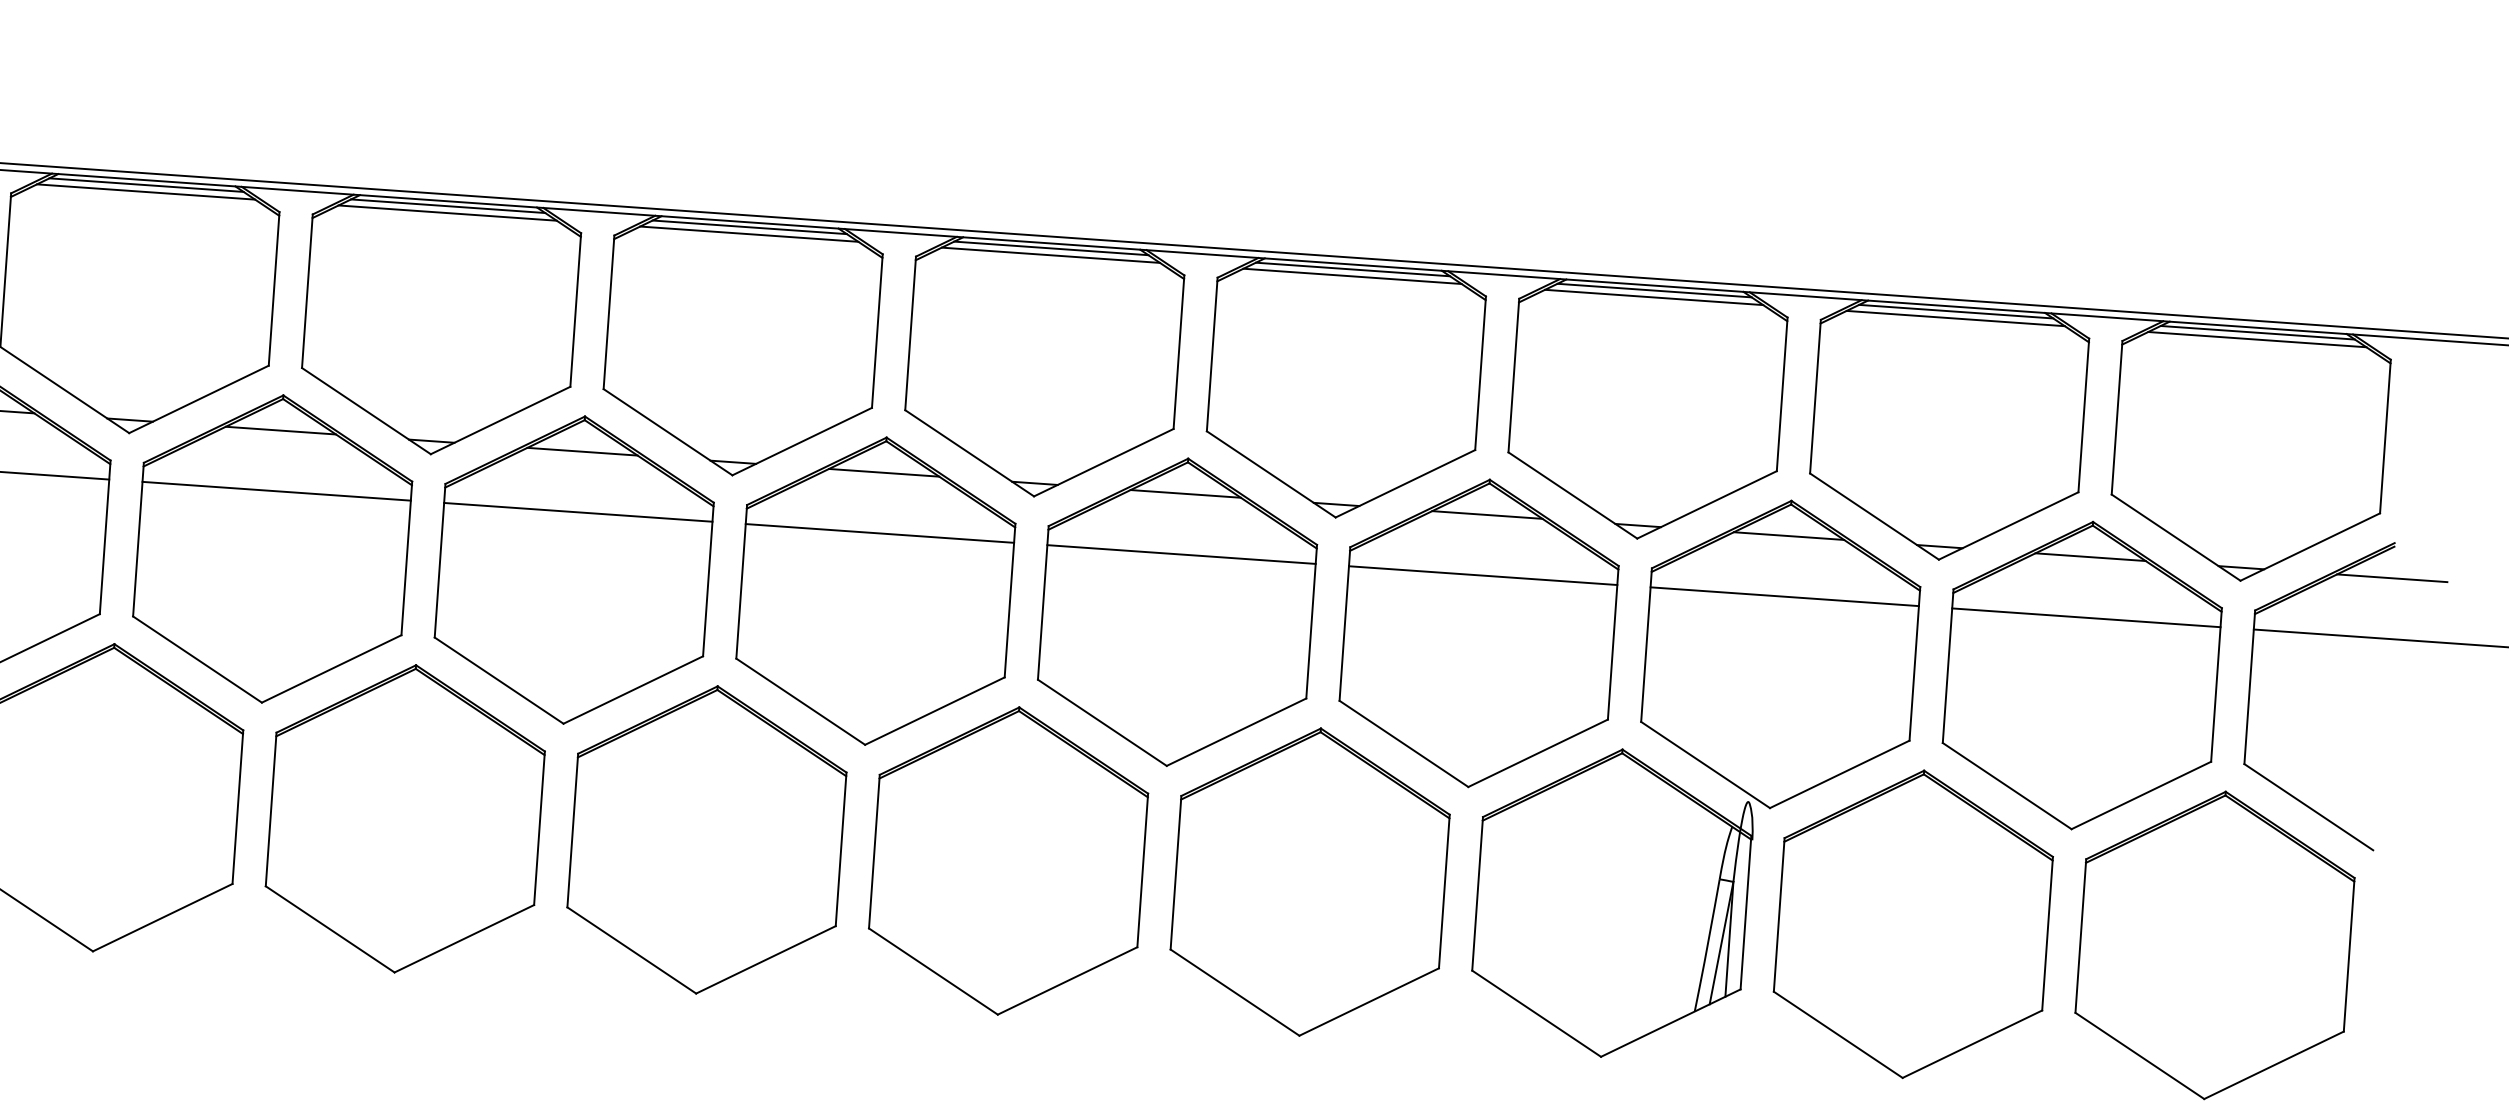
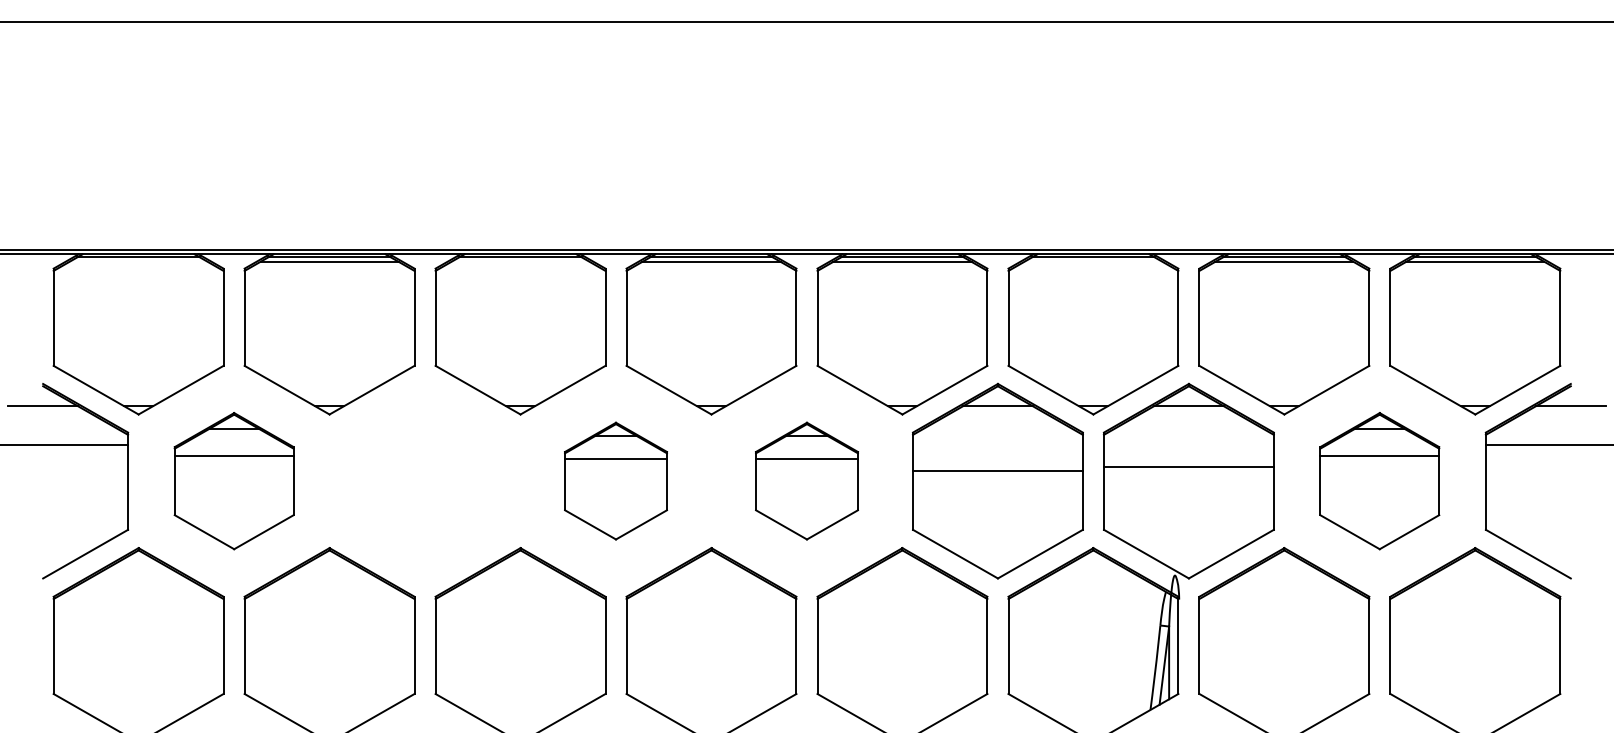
line: (145, 191) -> (138, 261), removed
line: (749, 233) -> (520, 261), removed
line: (1654, 296) -> (1093, 261), removed
part: (273, 547) -> (234, 480), size x0.7
part: (575, 569) -> (425, 480), removed
line: (1482, 575) -> (997, 470), moved
part: (875, 590) -> (615, 480), size x0.6
line: (1784, 596) -> (1188, 466), moved
part: (1176, 611) -> (806, 480), size x0.6
part: (2081, 674) -> (1379, 480), size x0.7

